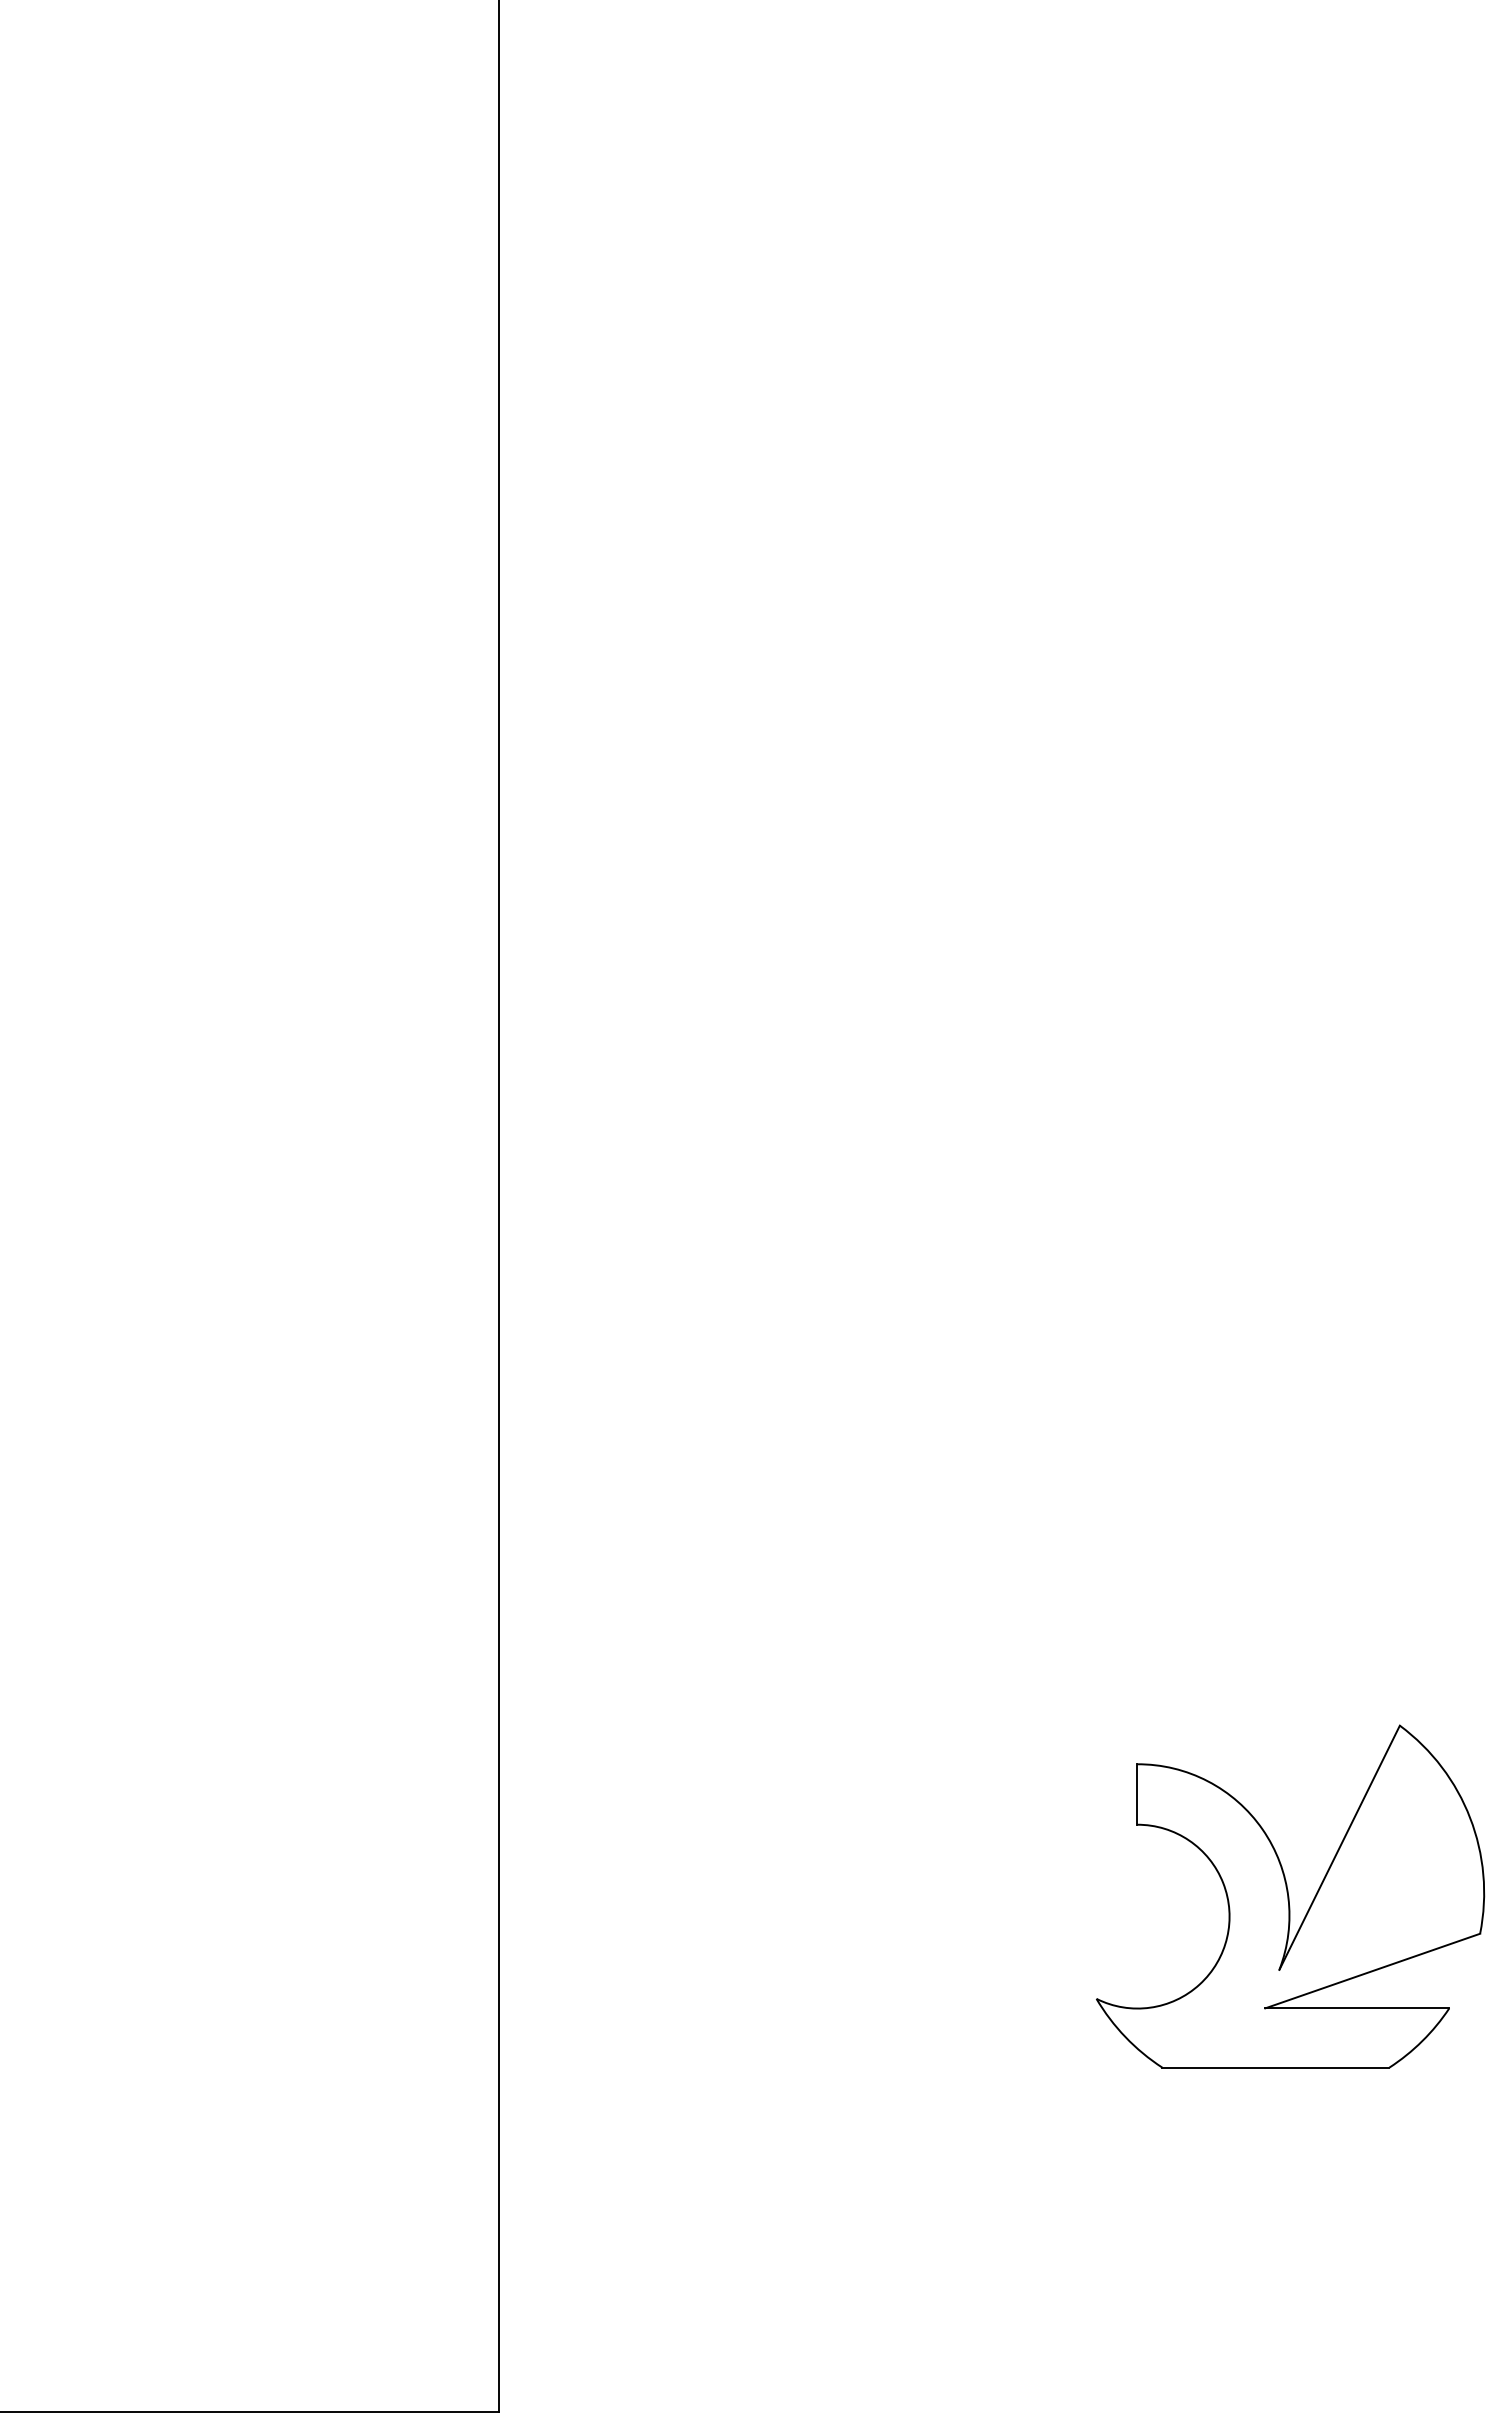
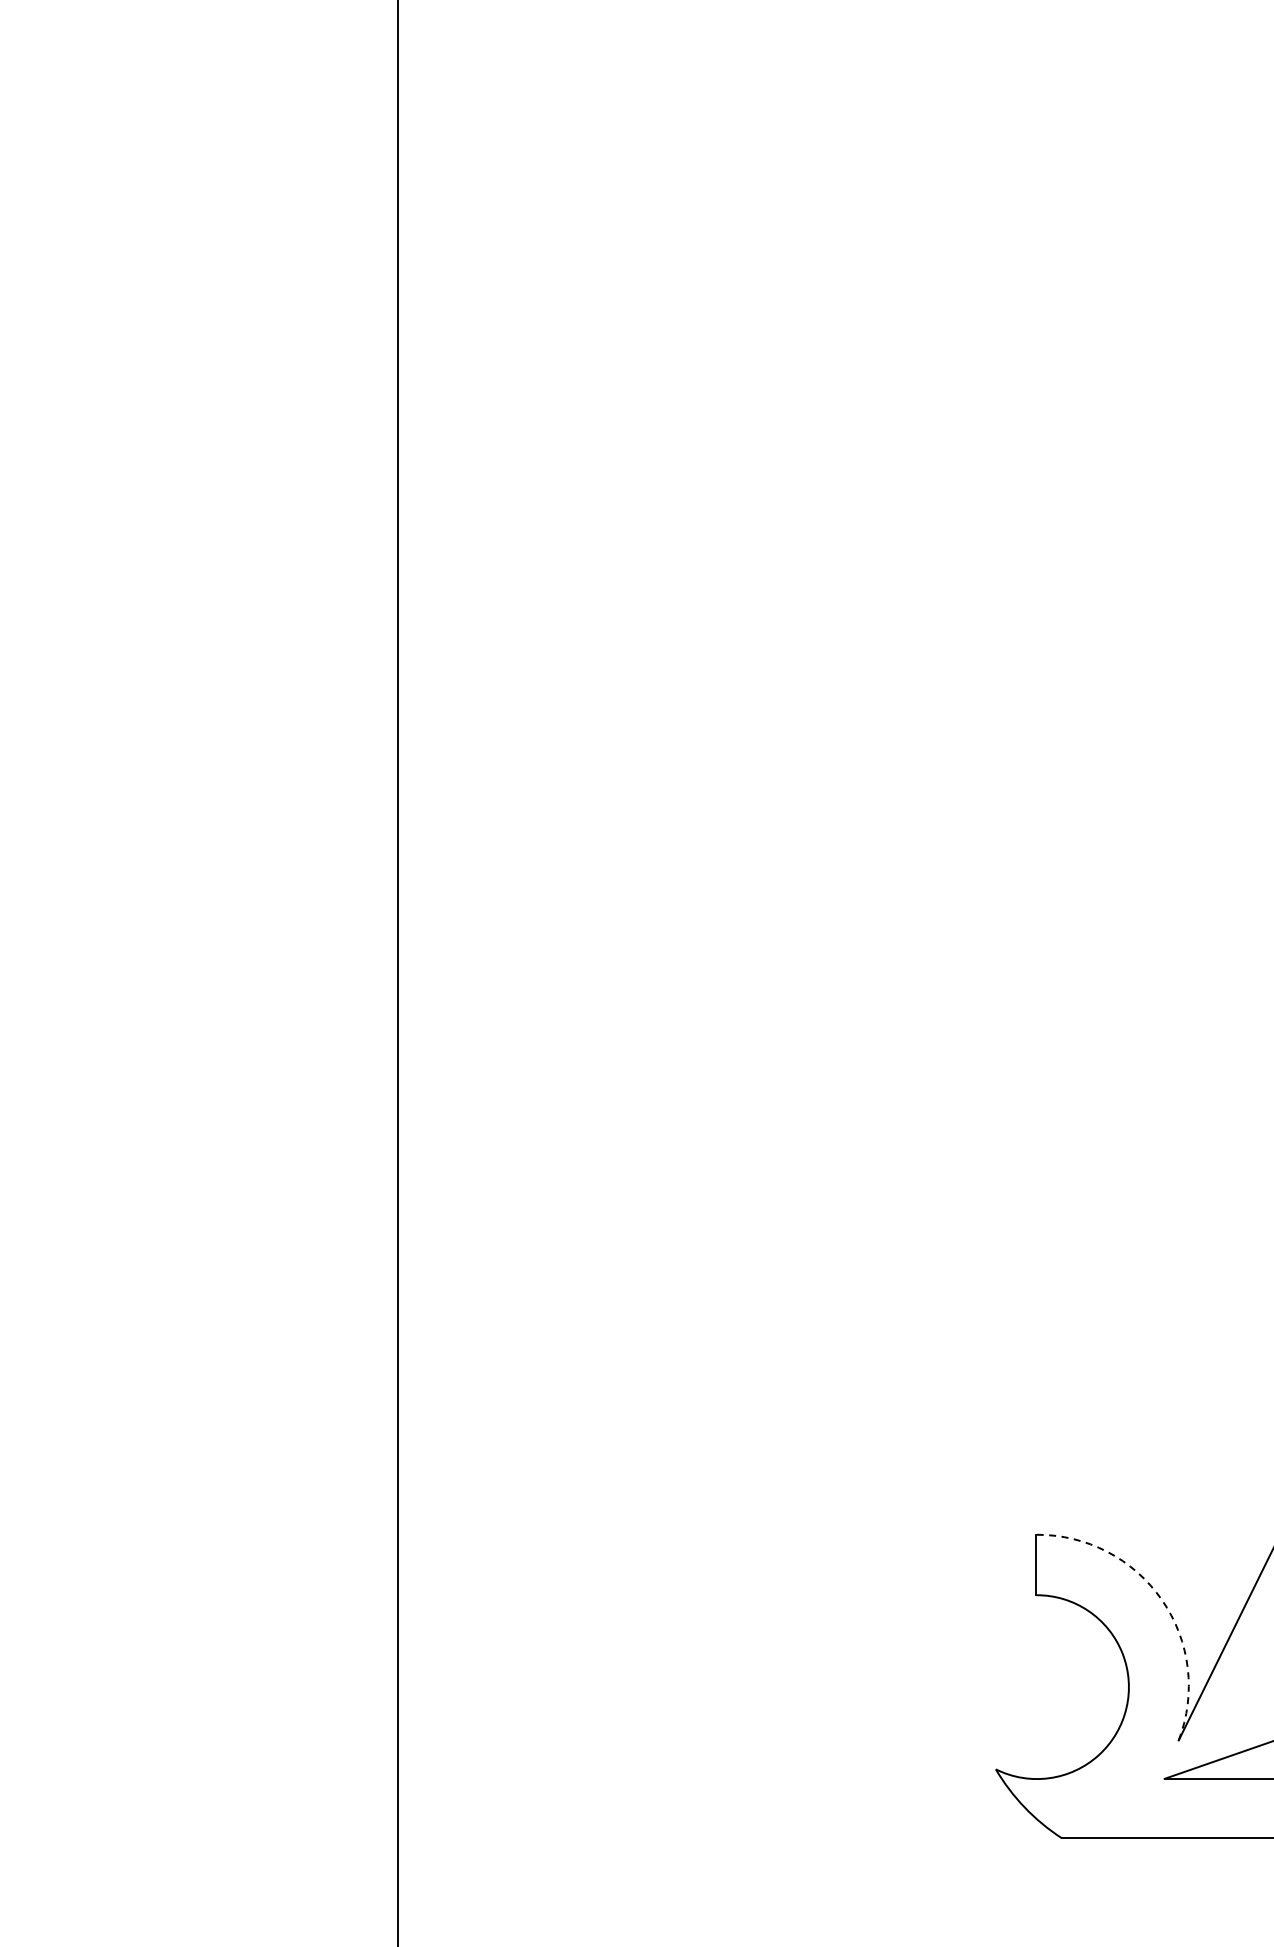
arc: (1262, 1829) -> (1161, 1599), solid -> dashed

